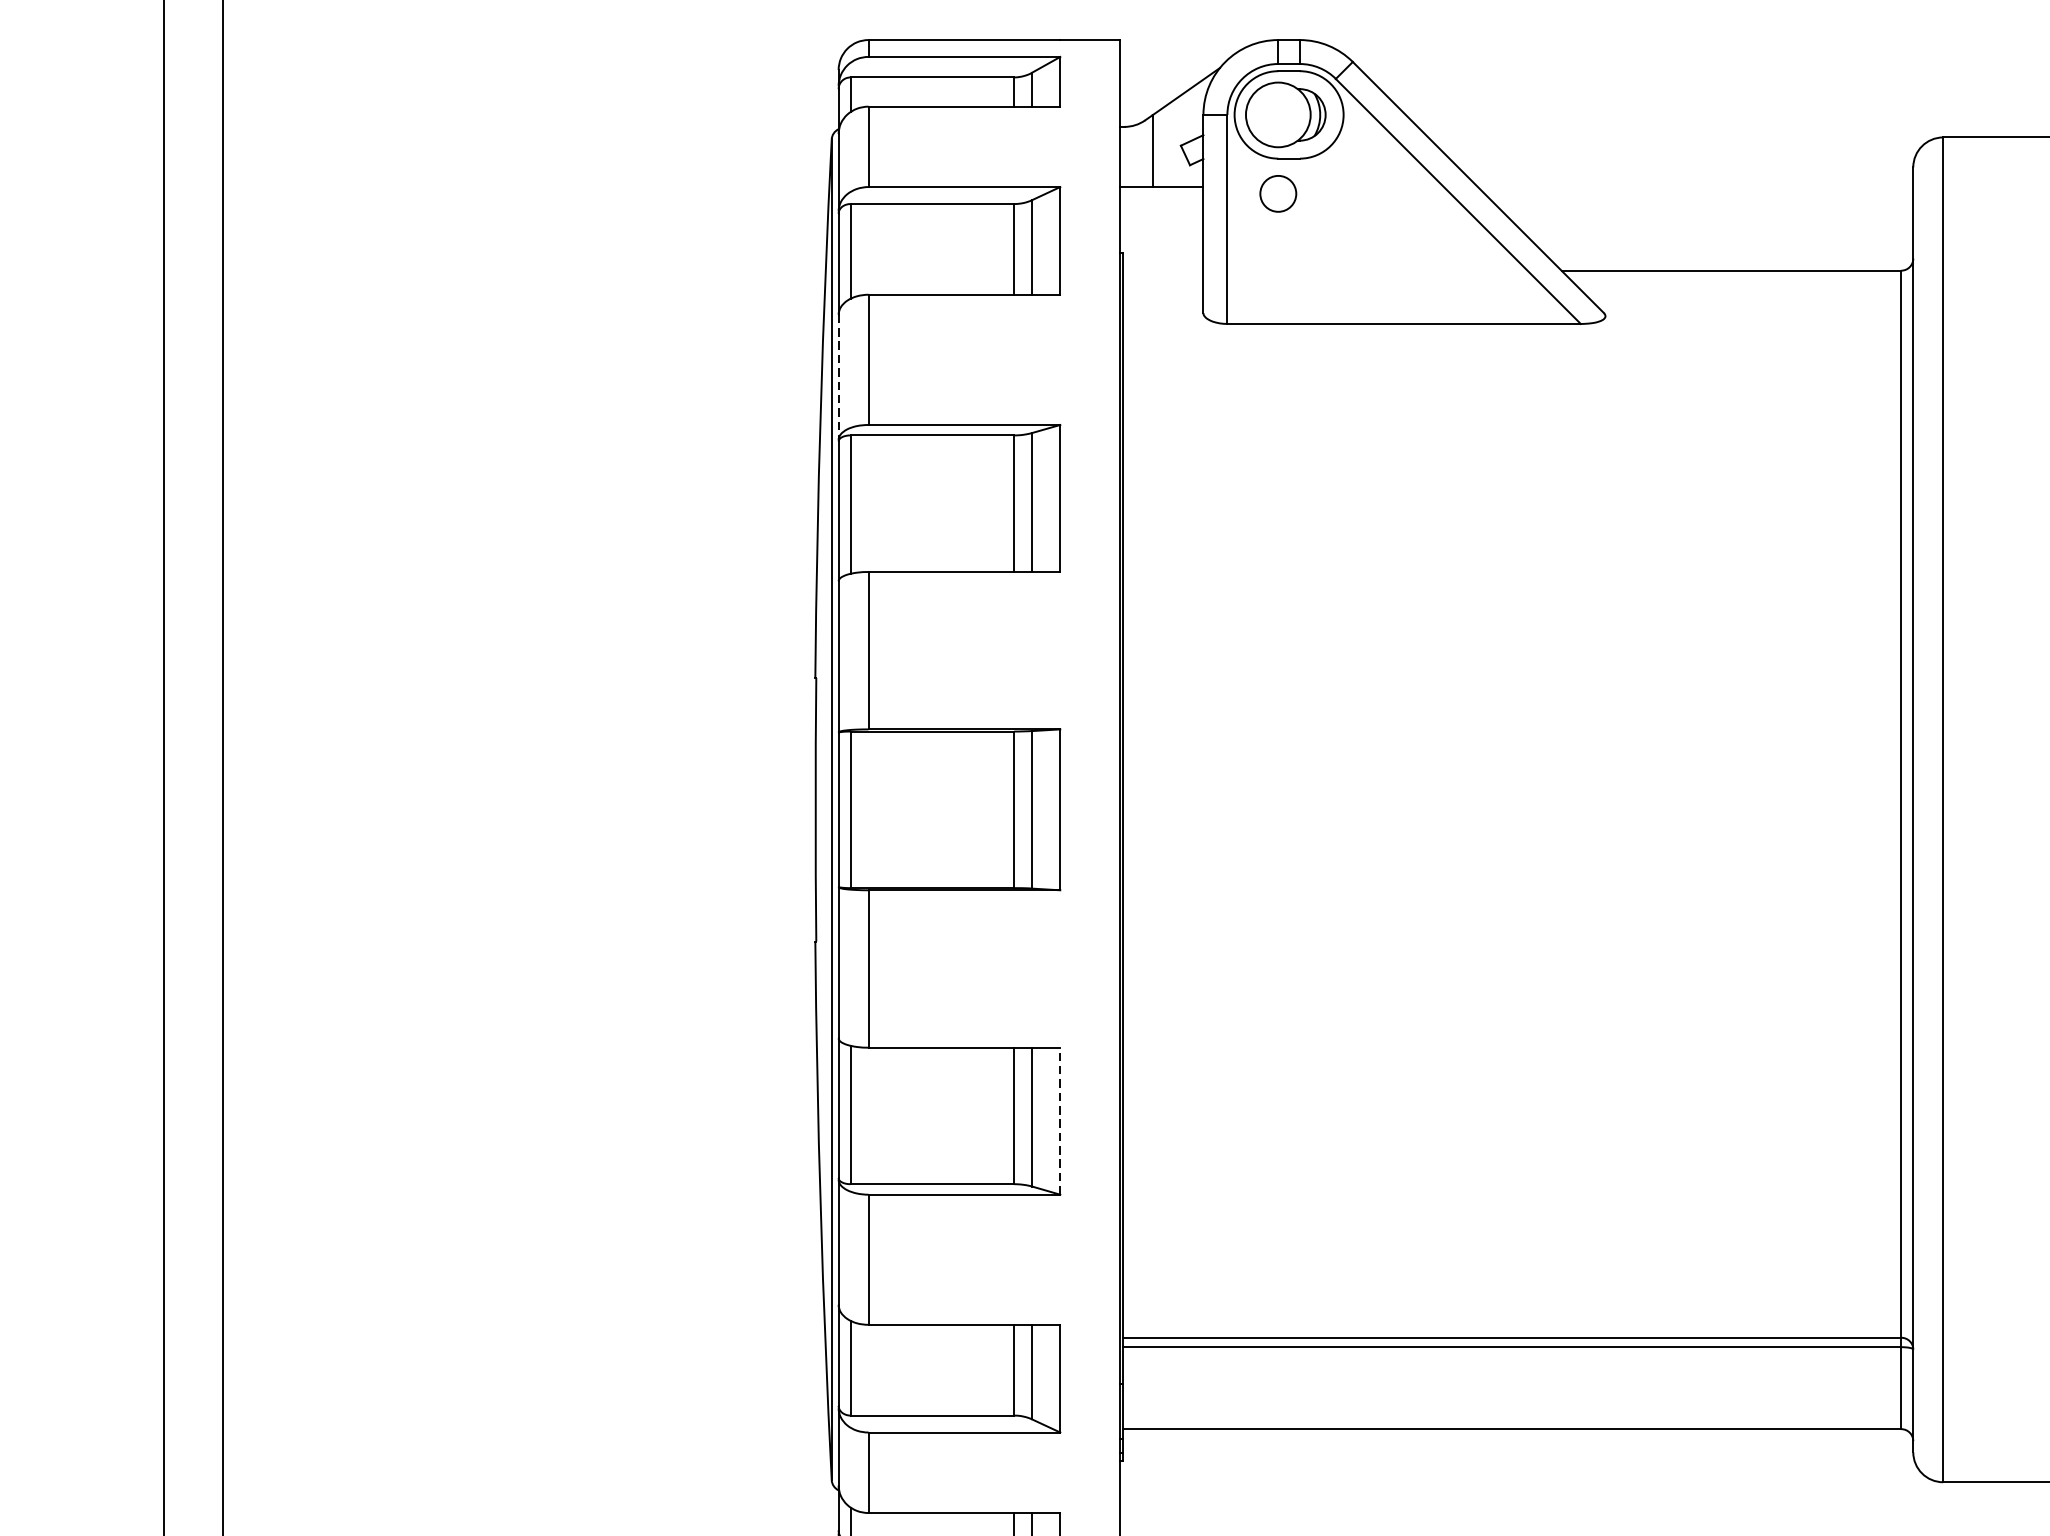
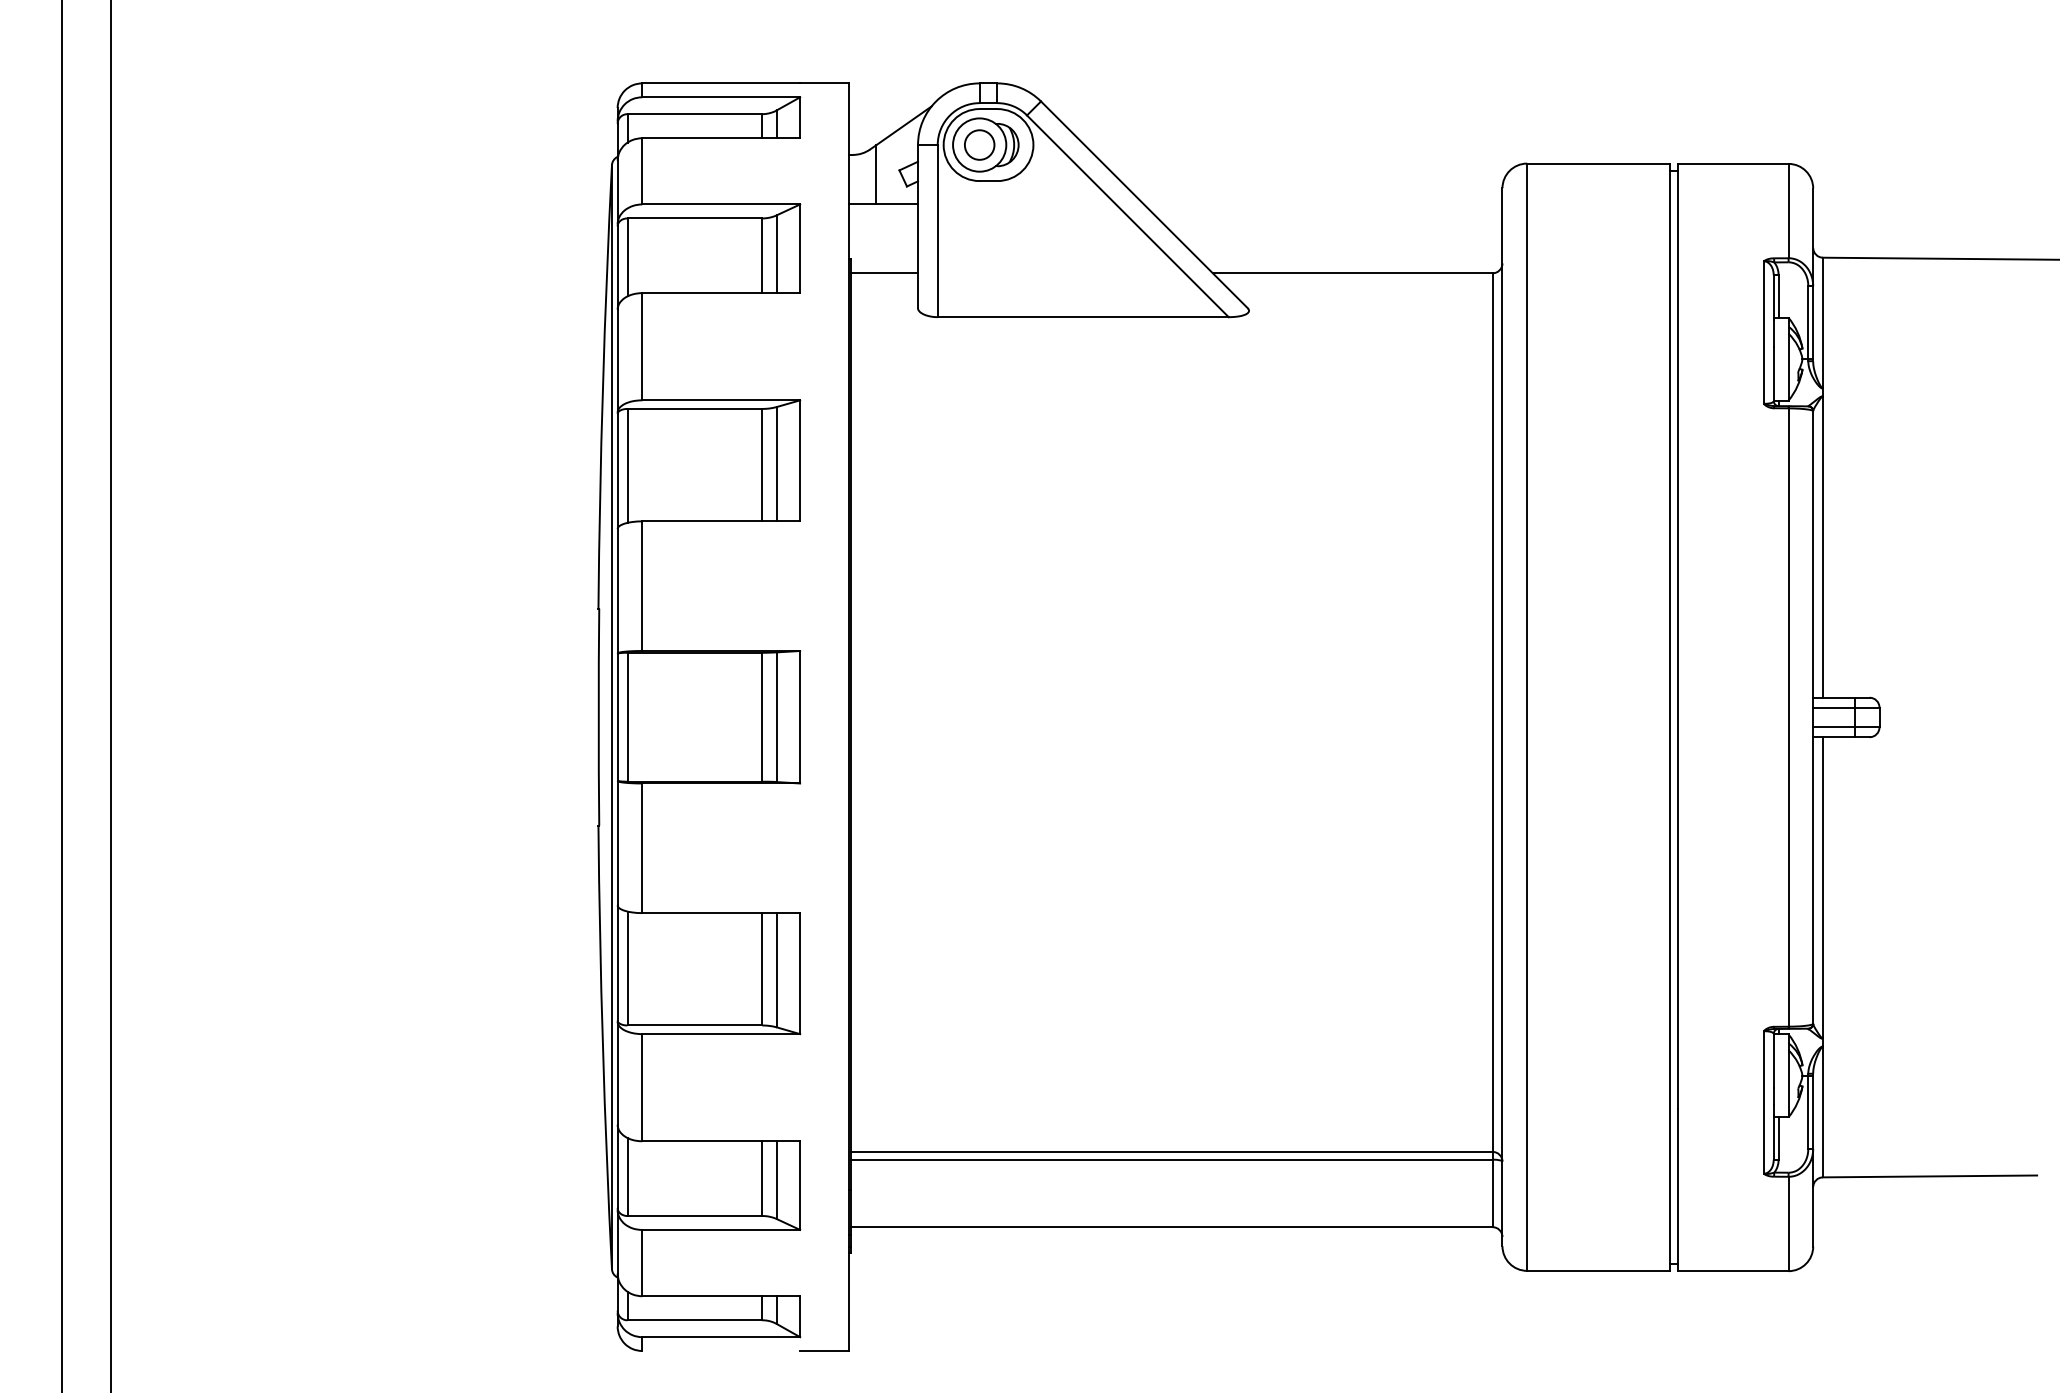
circle: (1278, 193) -> (979, 144), moved
line: (1162, 270) -> (884, 273), added
line: (838, 377) -> (617, 361), dashed -> solid
line: (1060, 1121) -> (800, 973), dashed -> solid

